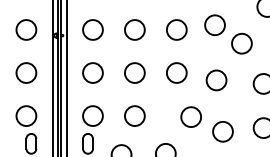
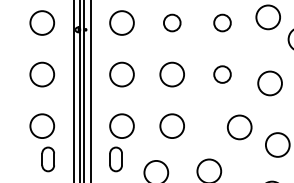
circle: (134, 29) -> (171, 22), size x0.7
circle: (176, 29) -> (222, 22), size x0.7
circle: (176, 72) -> (222, 73), size x0.7

